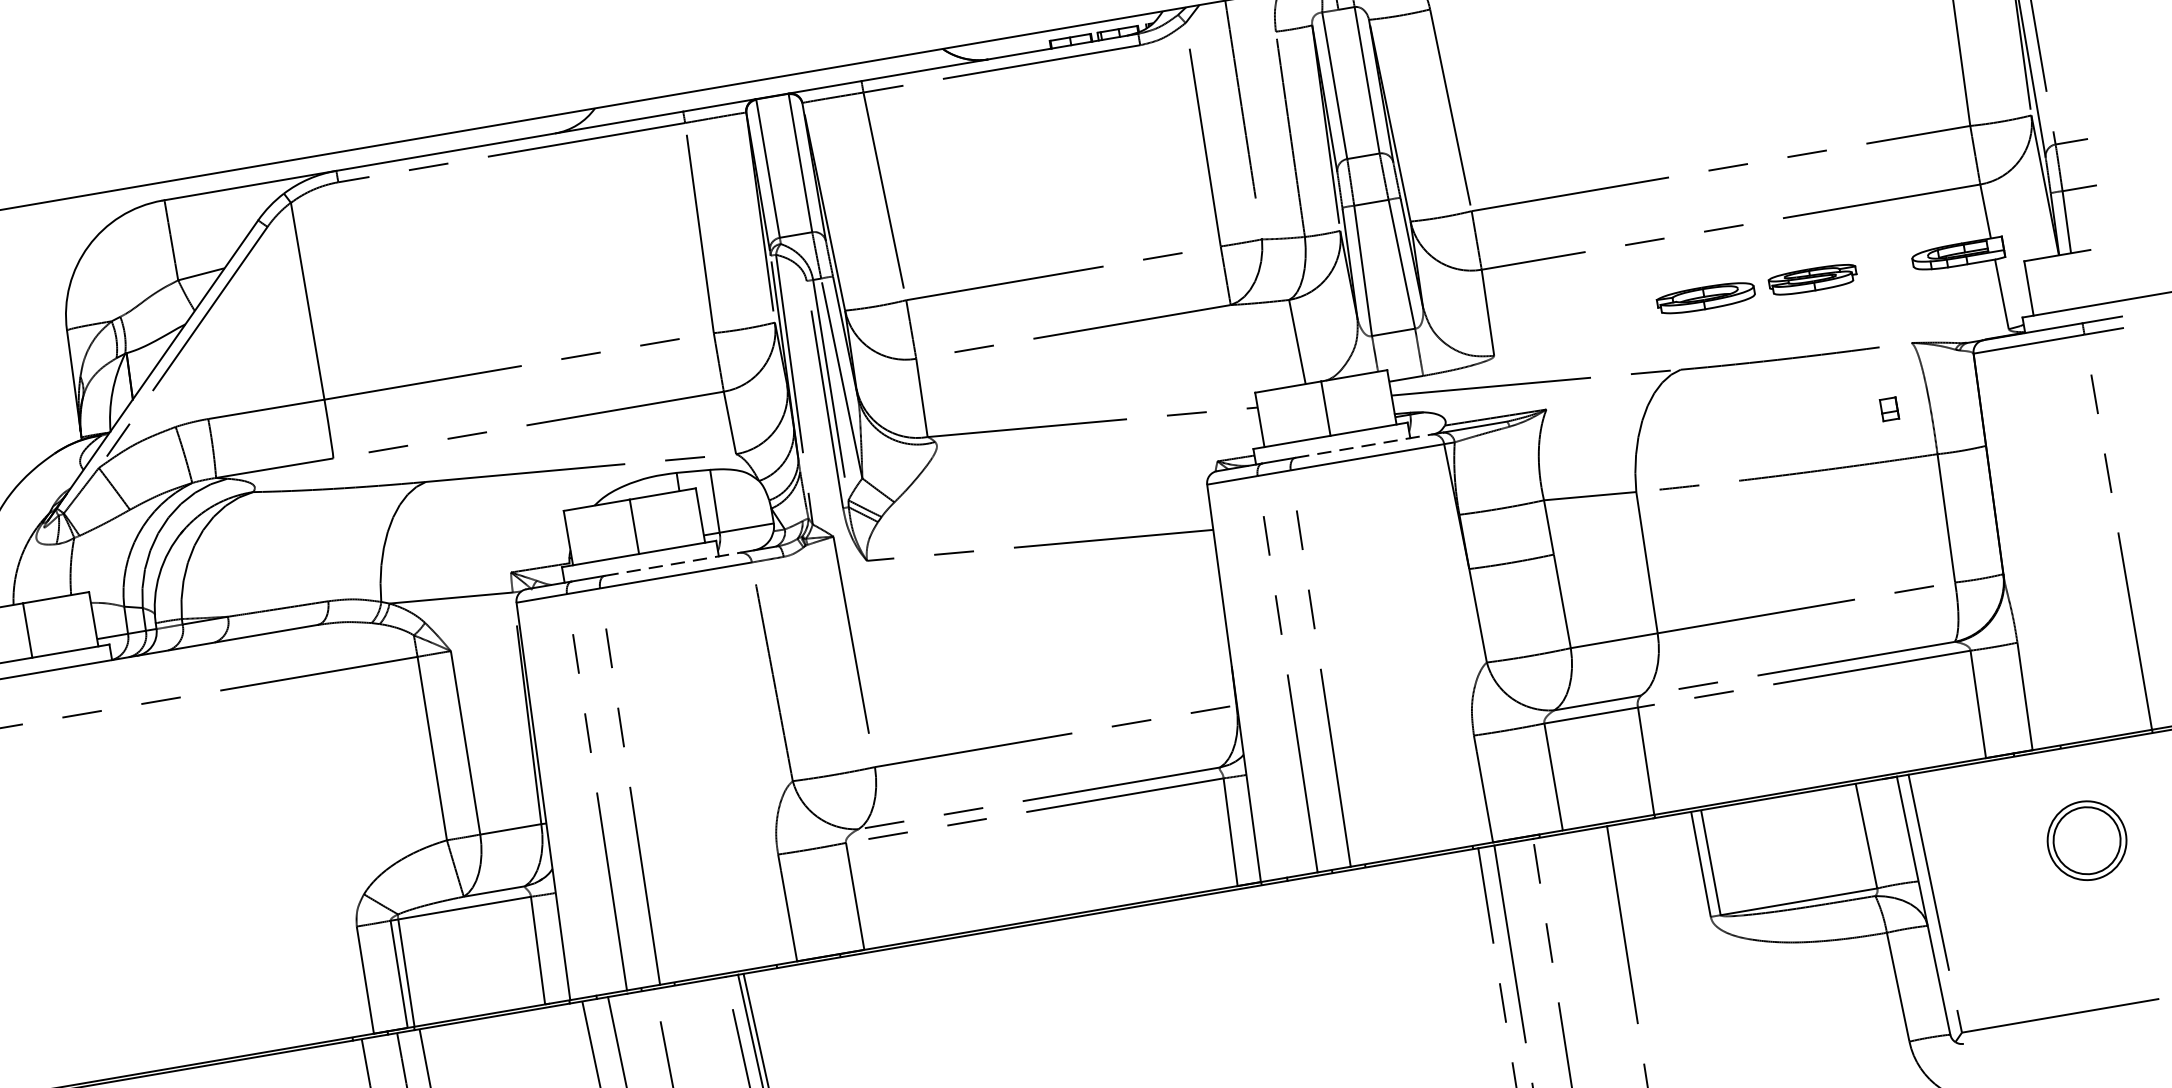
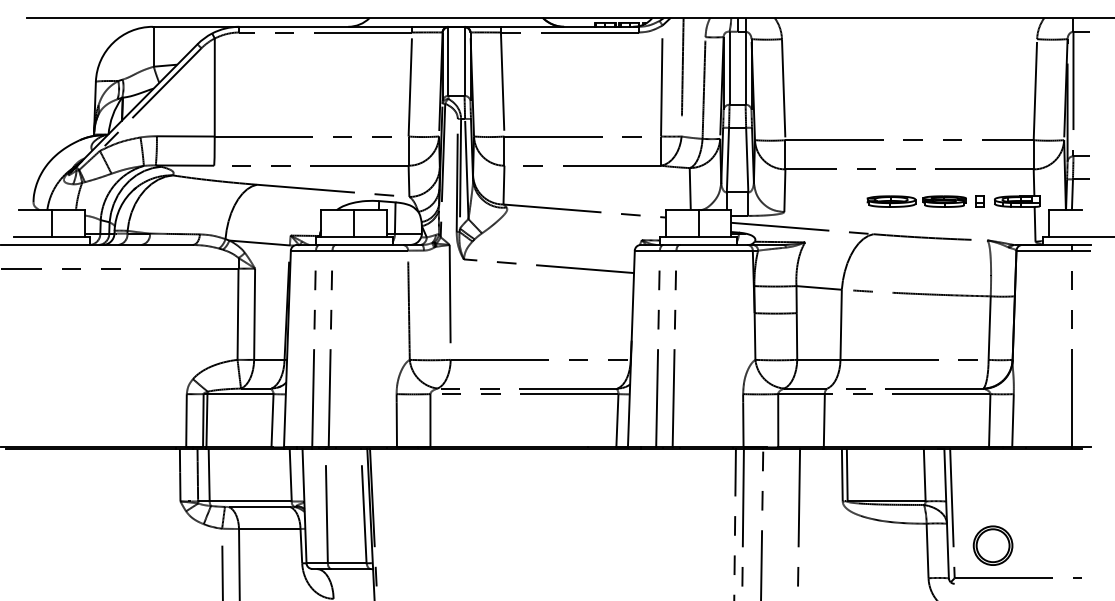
part: (1888, 409) -> (979, 201), moved
line: (1365, 444) -> (714, 244), dashed -> solid
line: (672, 563) -> (369, 244), dashed -> solid
part: (2085, 840) -> (992, 545), moved

